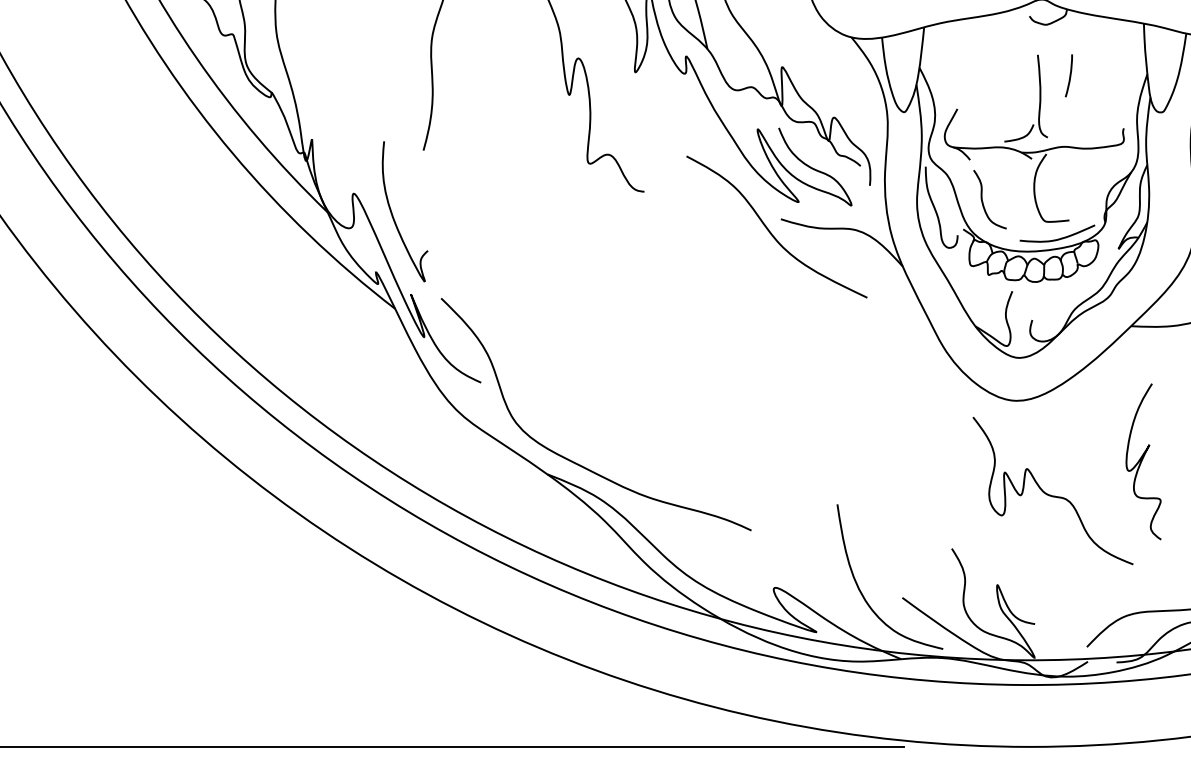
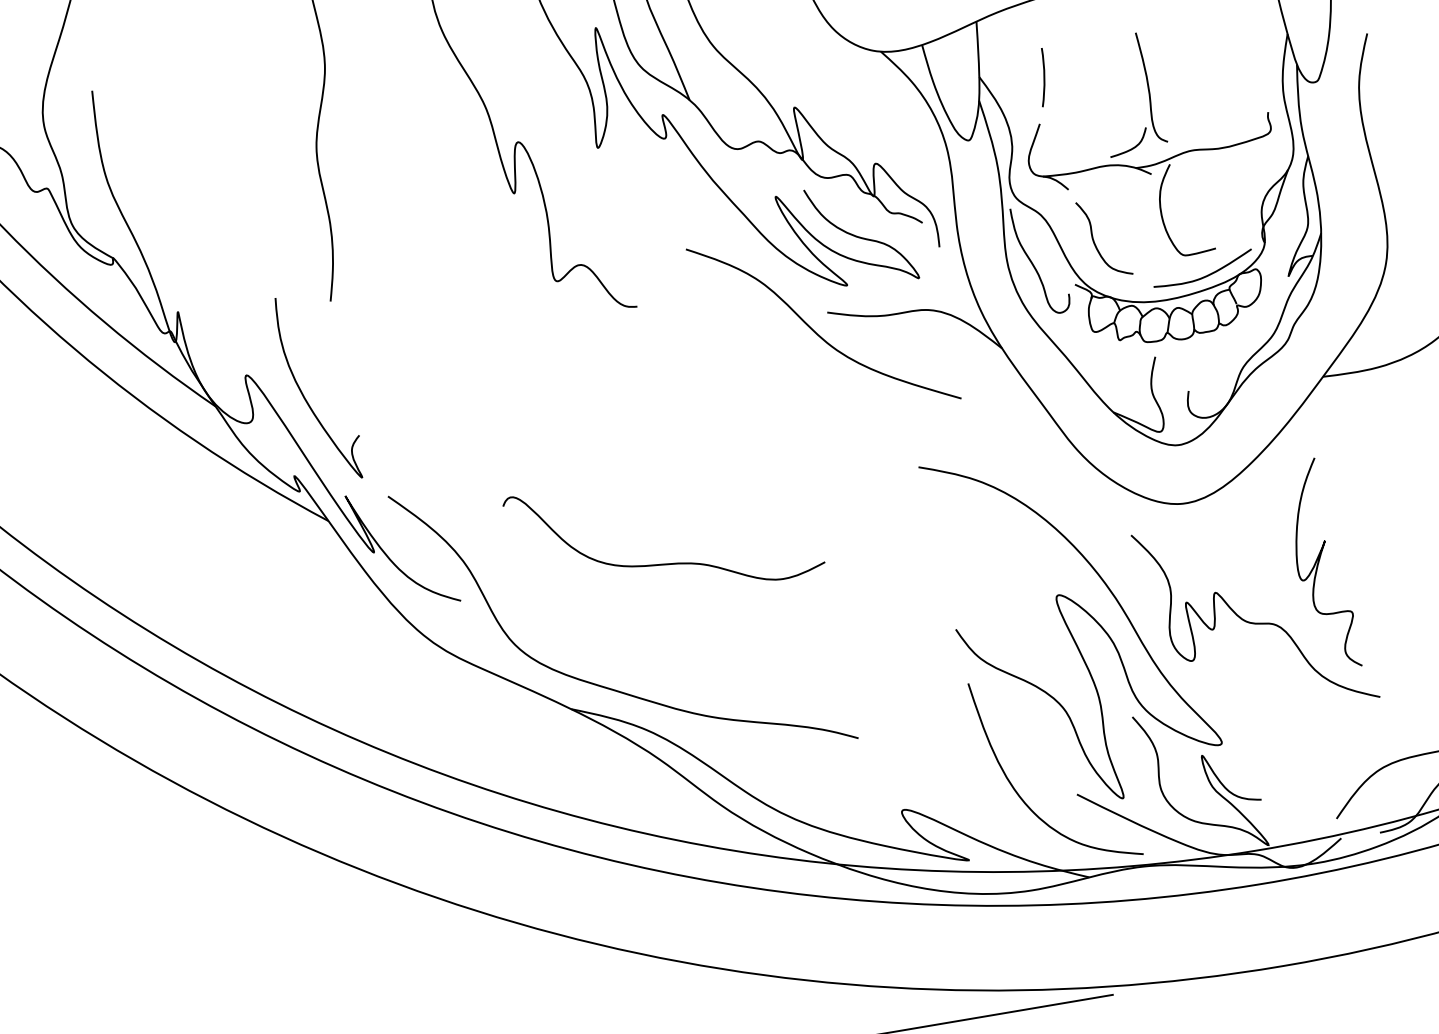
arc: (1069, 75) -> (1043, 77), moved
curve: (635, 380) -> (668, 562), added
curve: (1142, 461) -> (1319, 564), moved
curve: (917, 476) -> (1069, 627), added

